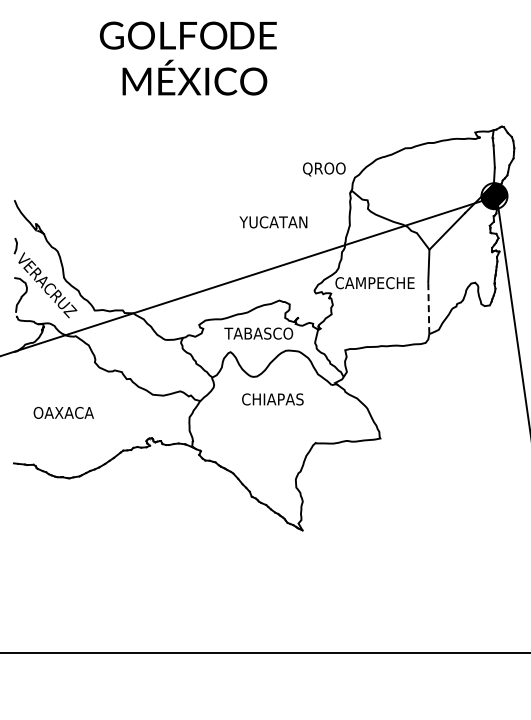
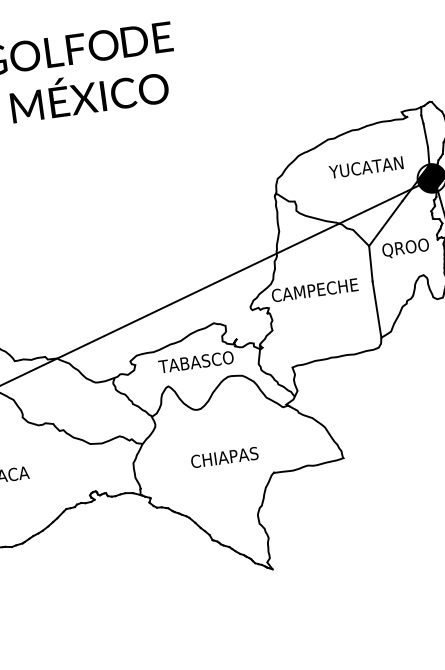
text: (324, 169) -> (405, 248), moved
text: (273, 222) -> (366, 167), moved
line: (428, 308) -> (376, 310), dashed -> solid
text: (272, 399) -> (224, 457), moved

